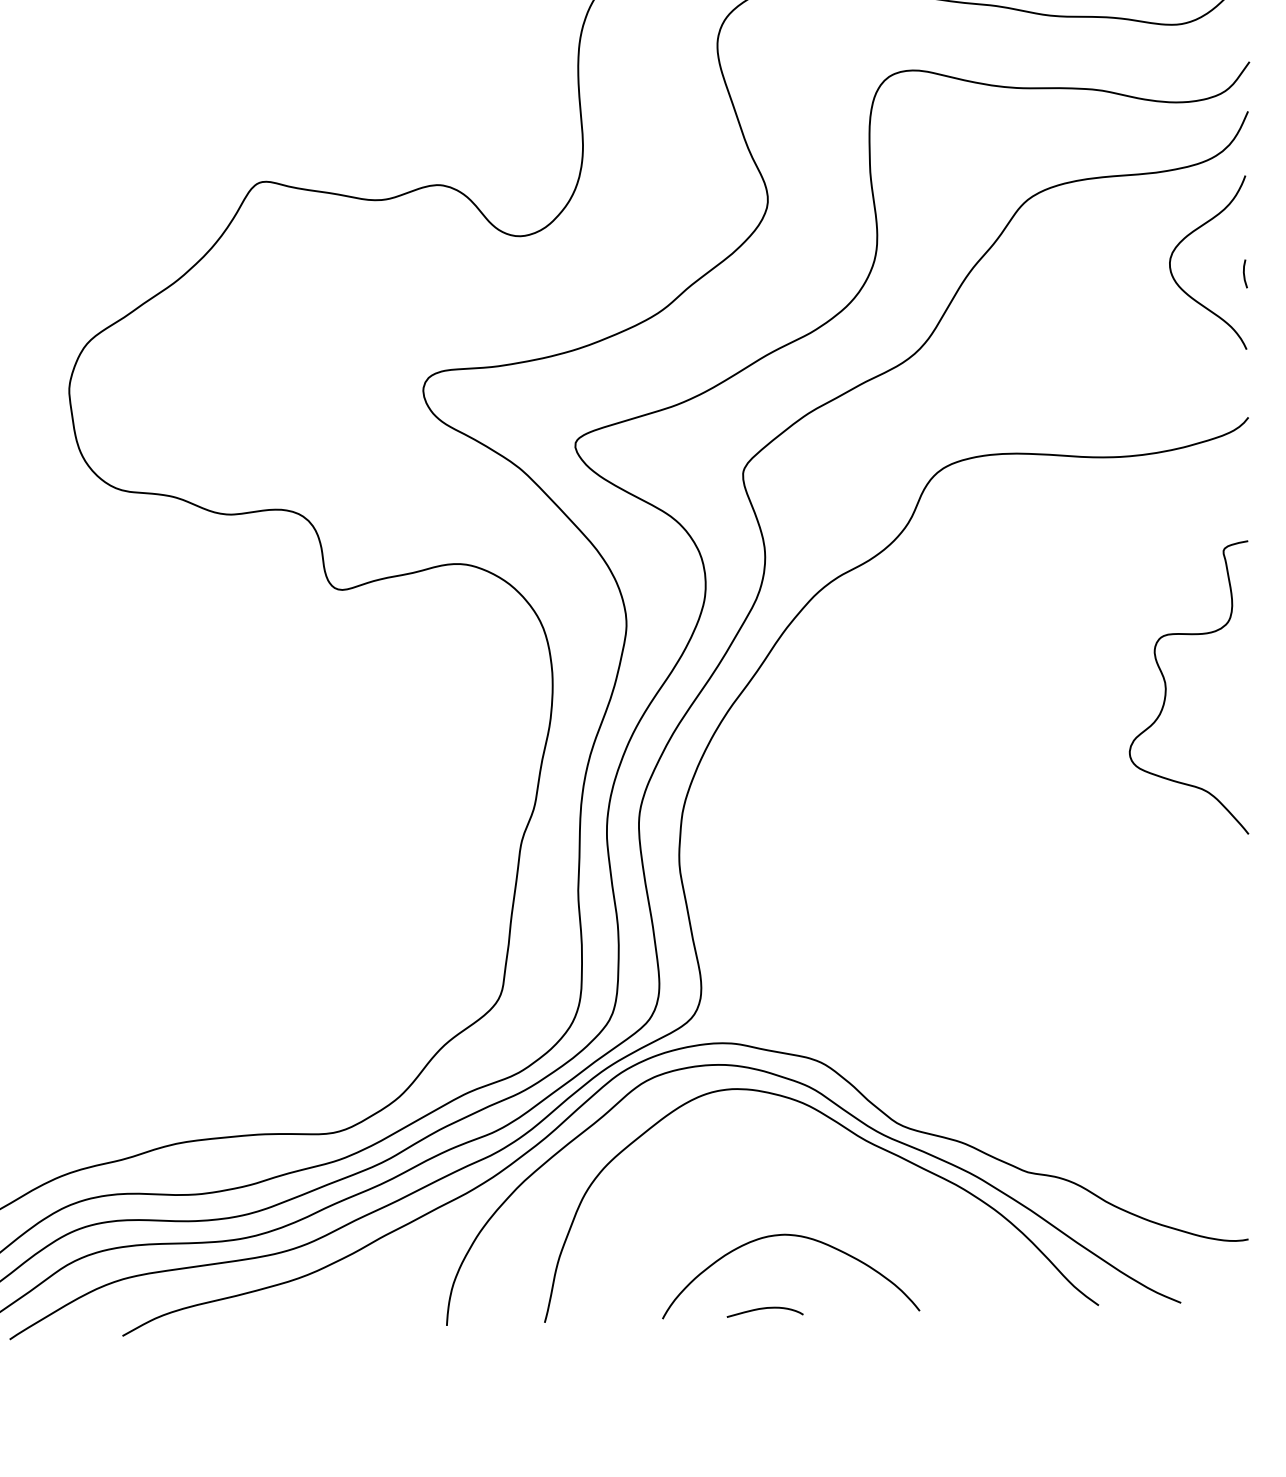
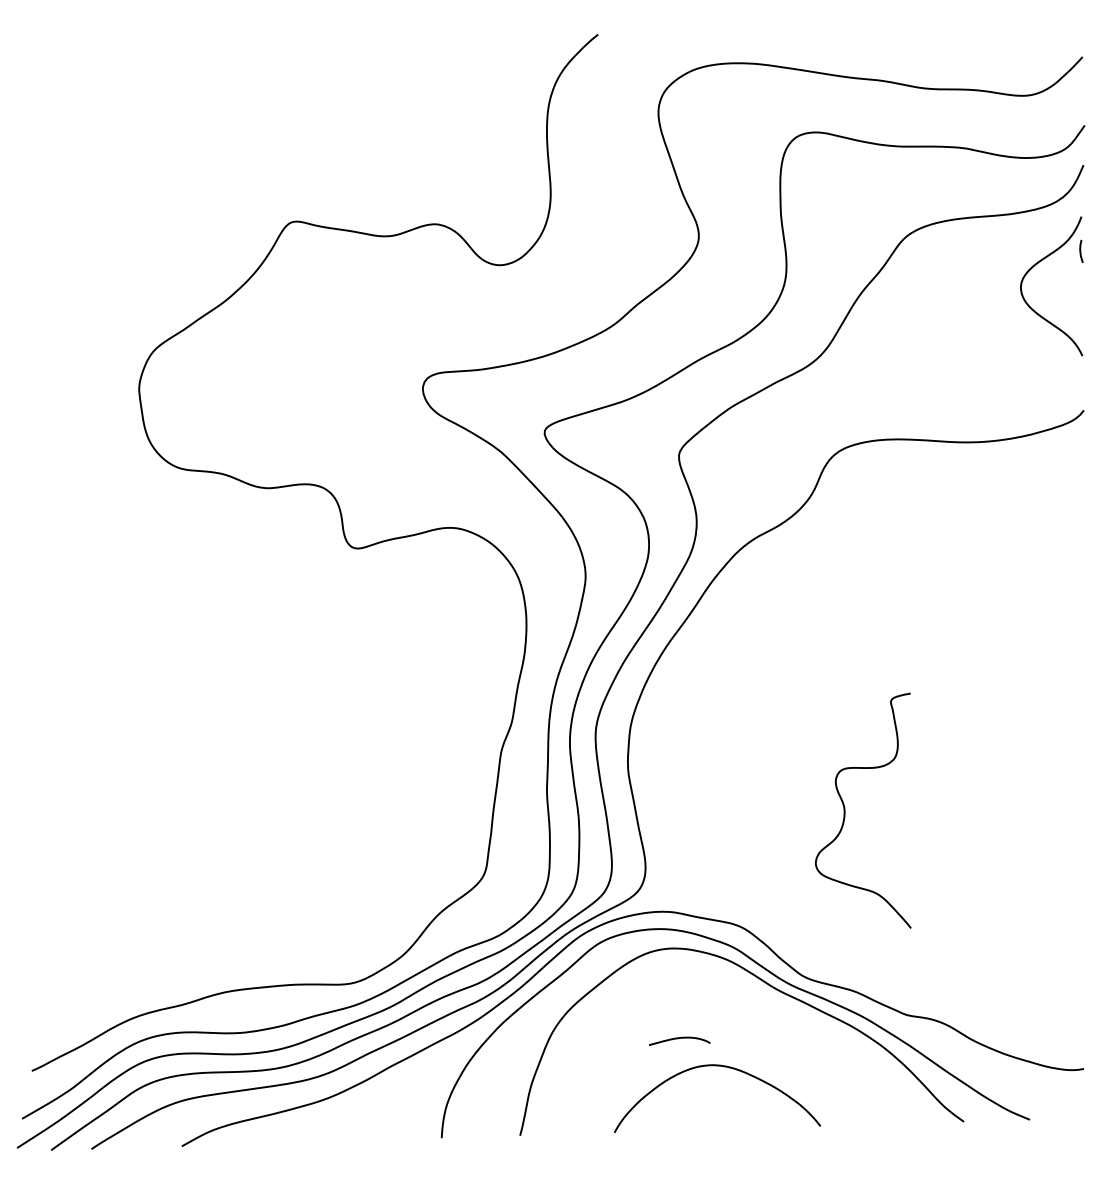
line: (1245, 274) -> (1081, 251), moved
curve: (1166, 687) -> (845, 810), moved
curve: (763, 1310) -> (678, 1039), moved

